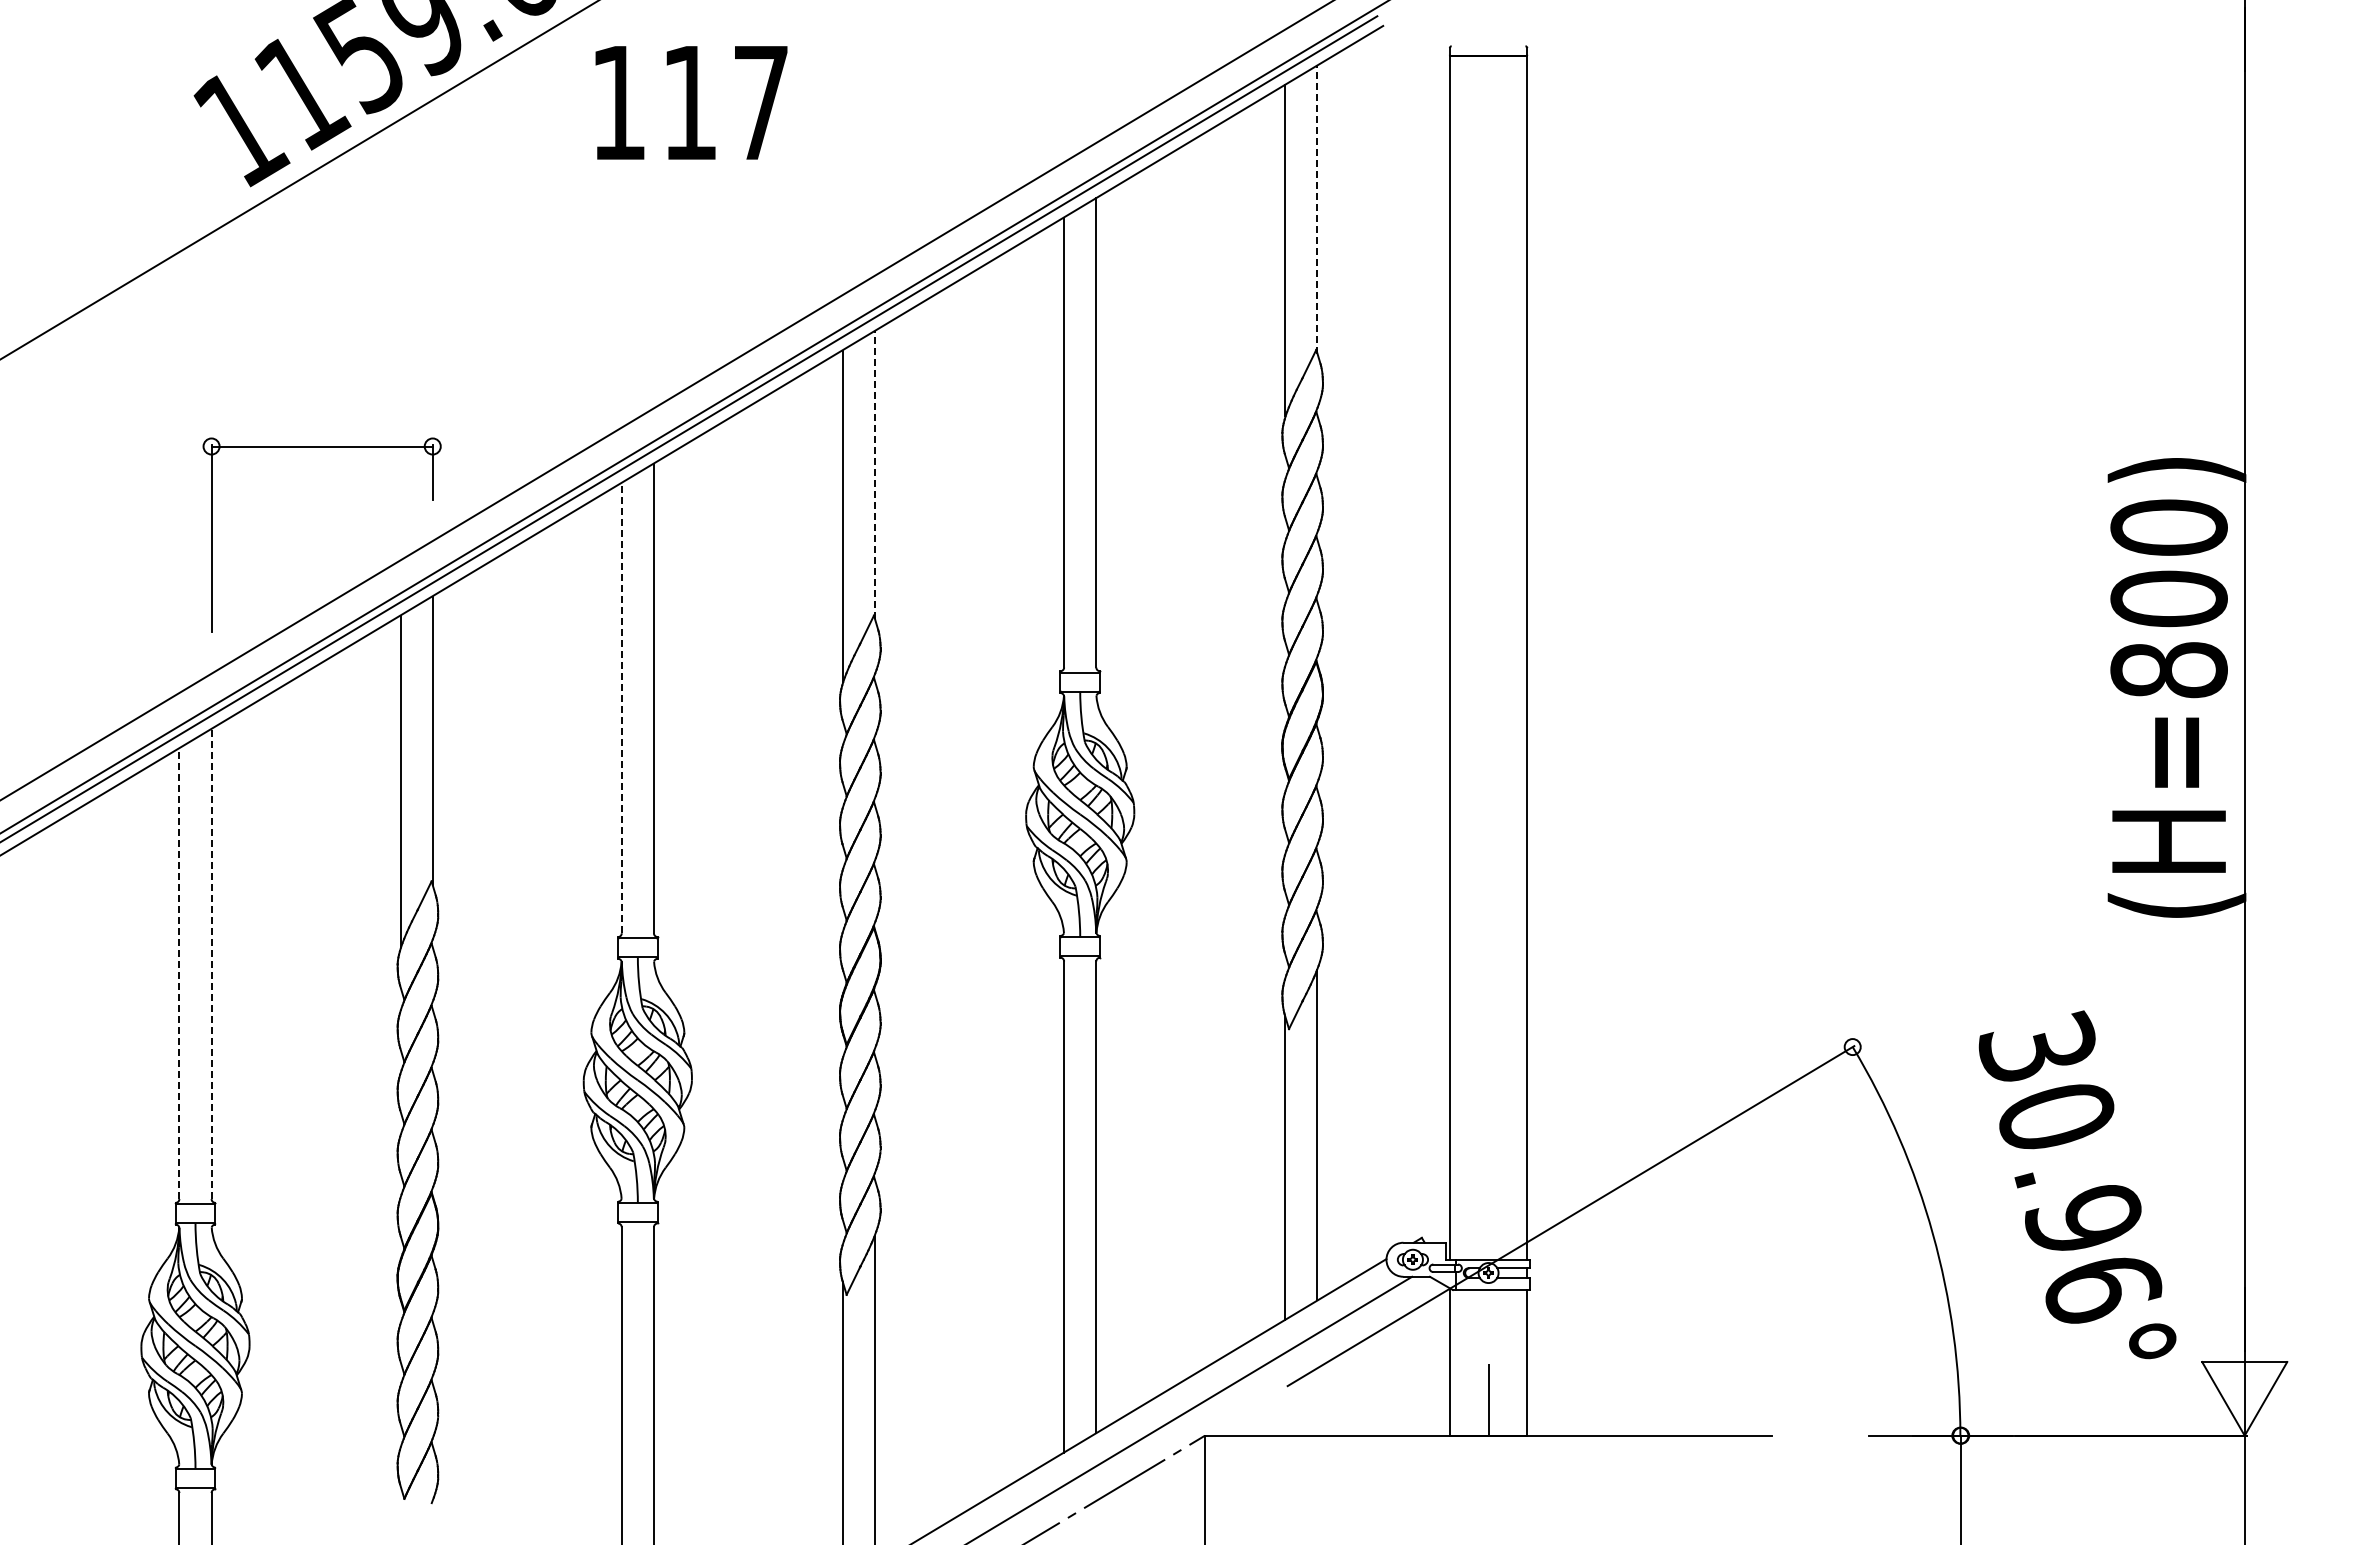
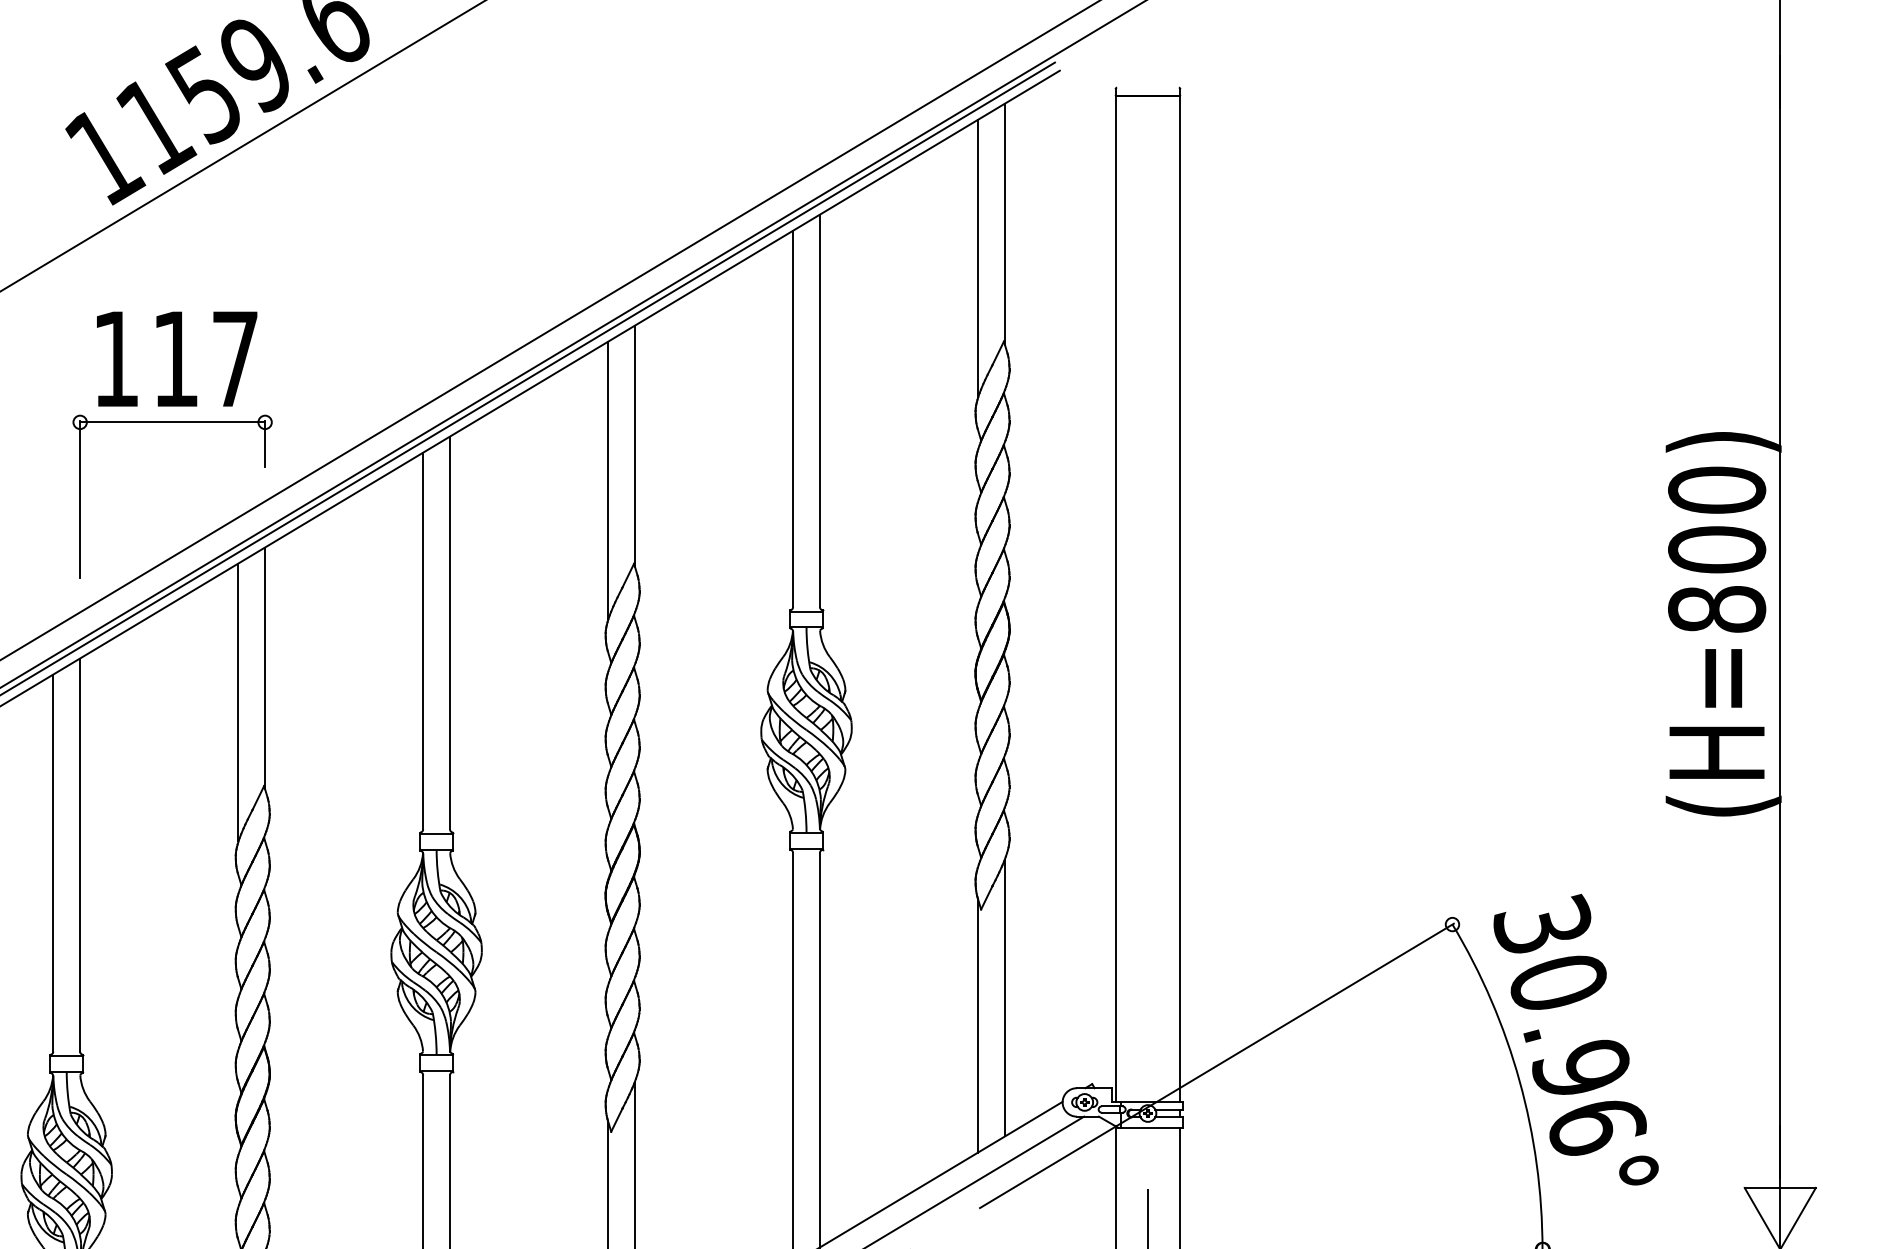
text: (691, 102) -> (177, 358), moved
line: (1317, 209) -> (1004, 224), dashed -> solid
line: (875, 474) -> (635, 445), dashed -> solid
line: (621, 708) -> (422, 641), dashed -> solid
line: (211, 964) -> (80, 855), dashed -> solid
line: (179, 974) -> (53, 863), dashed -> solid
text: (2077, 1184) -> (1576, 1039), moved

